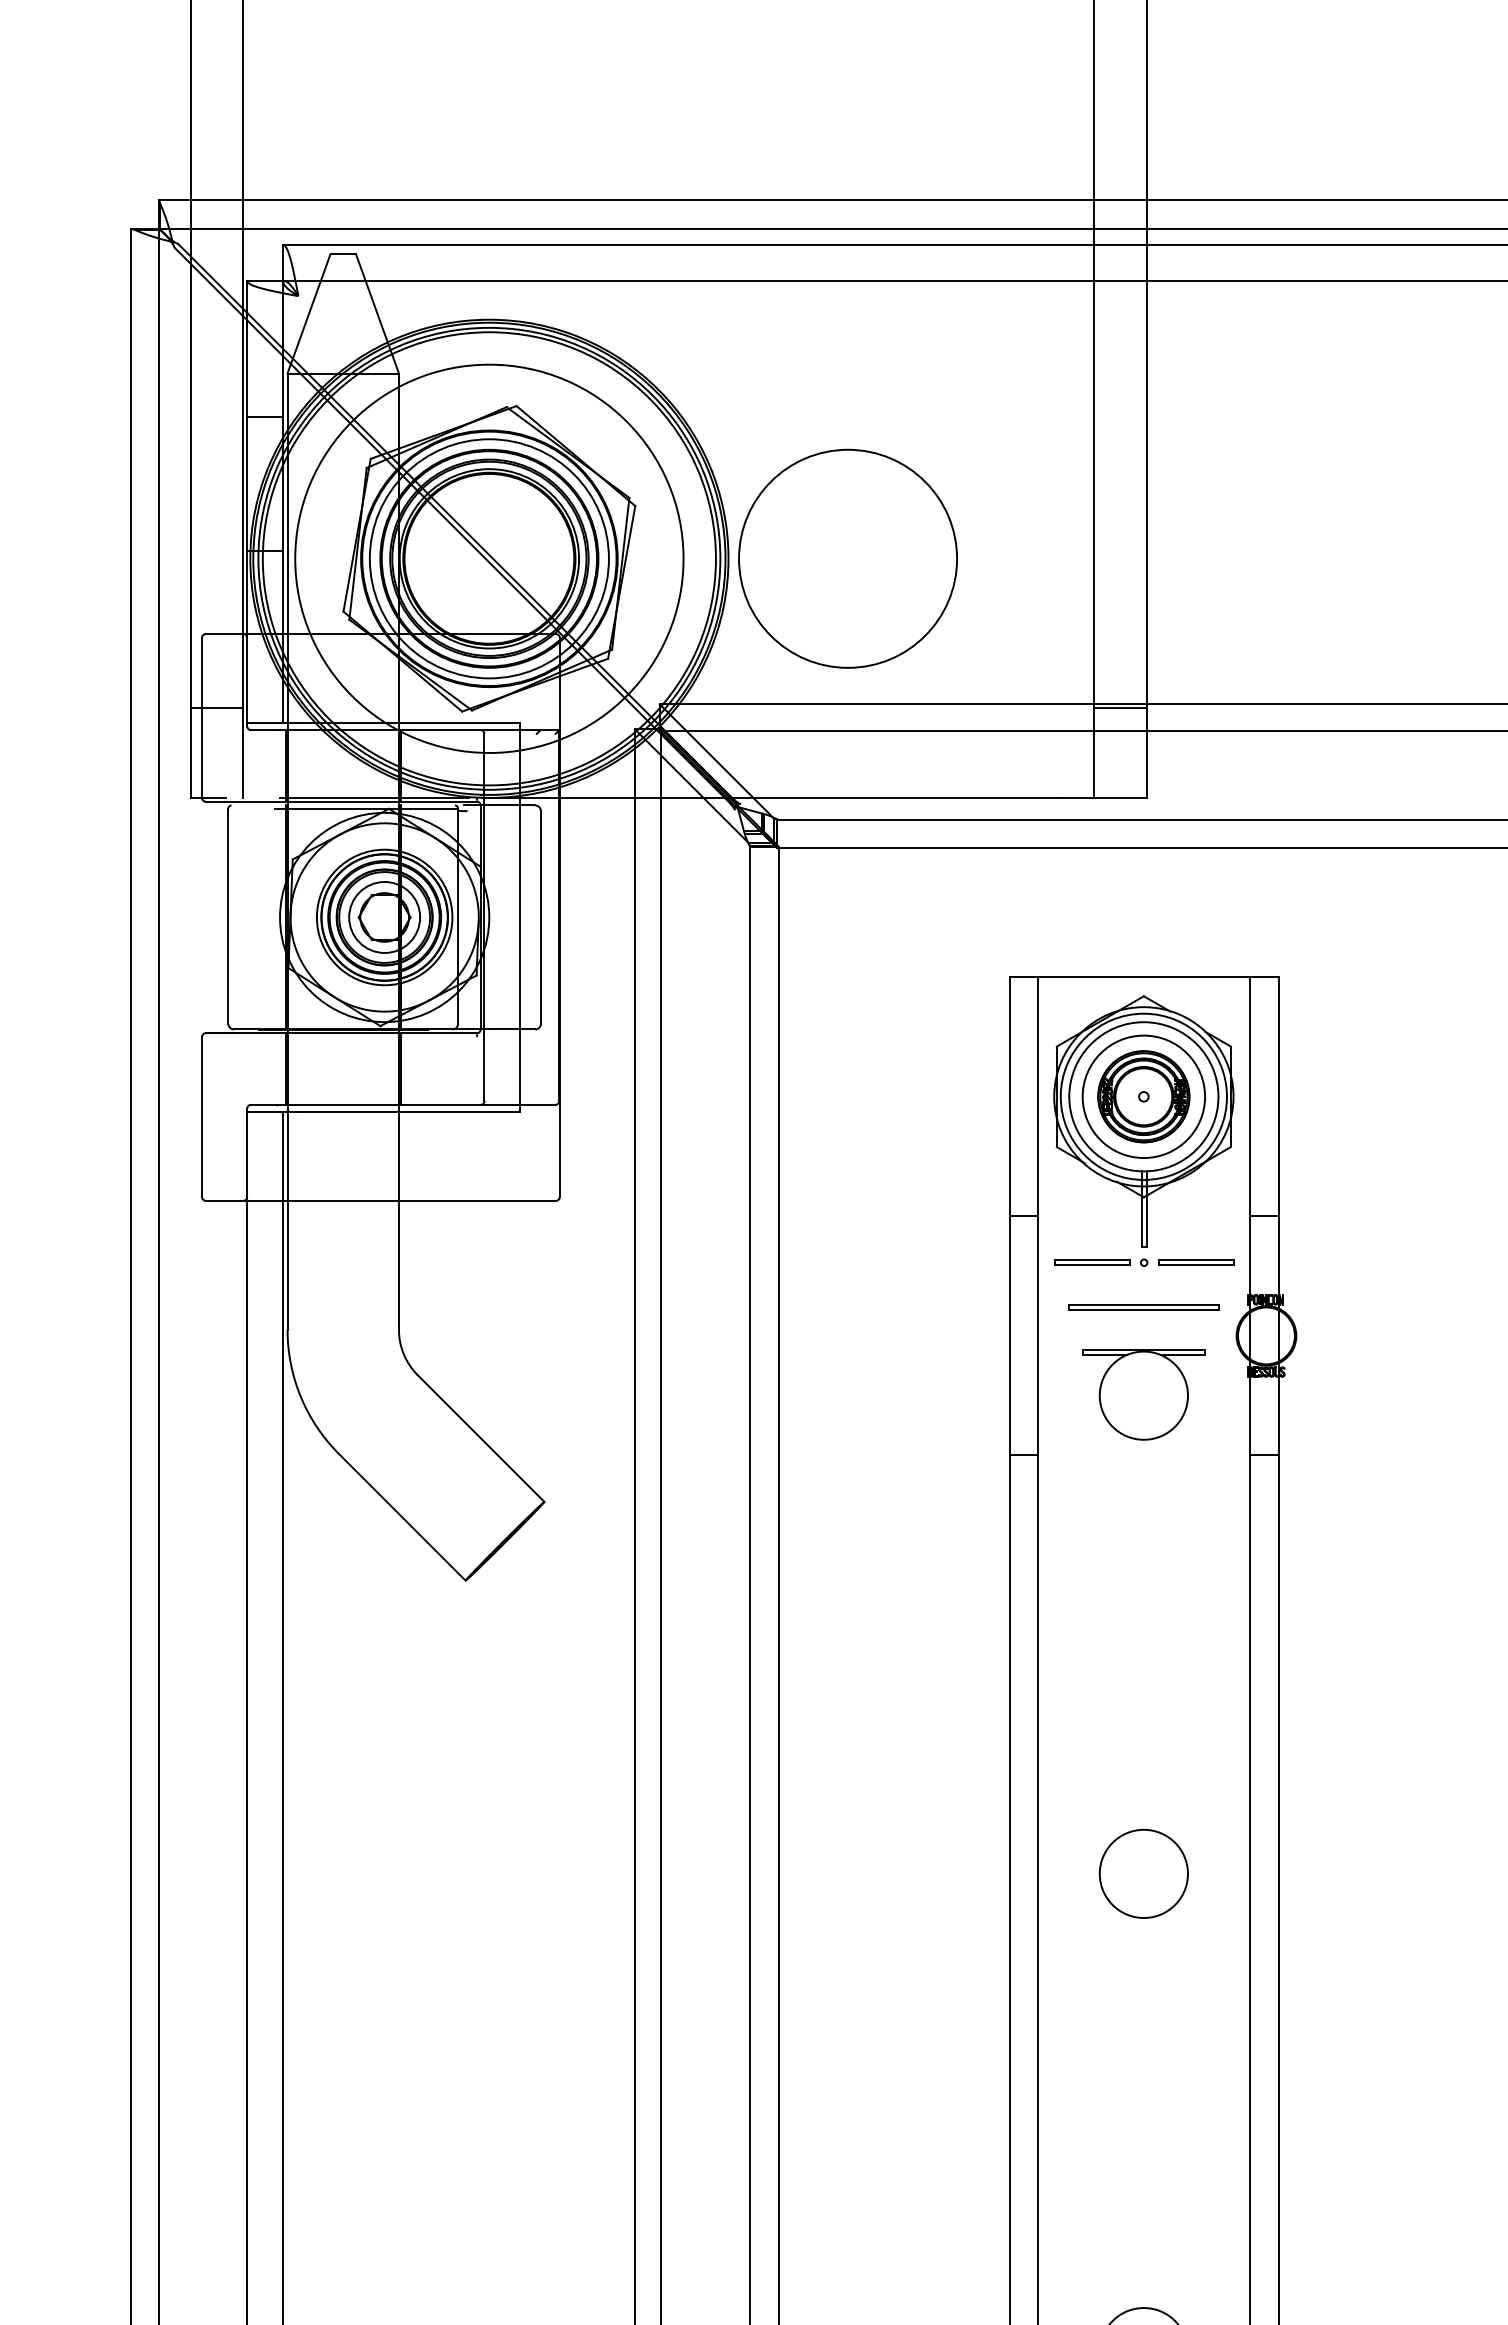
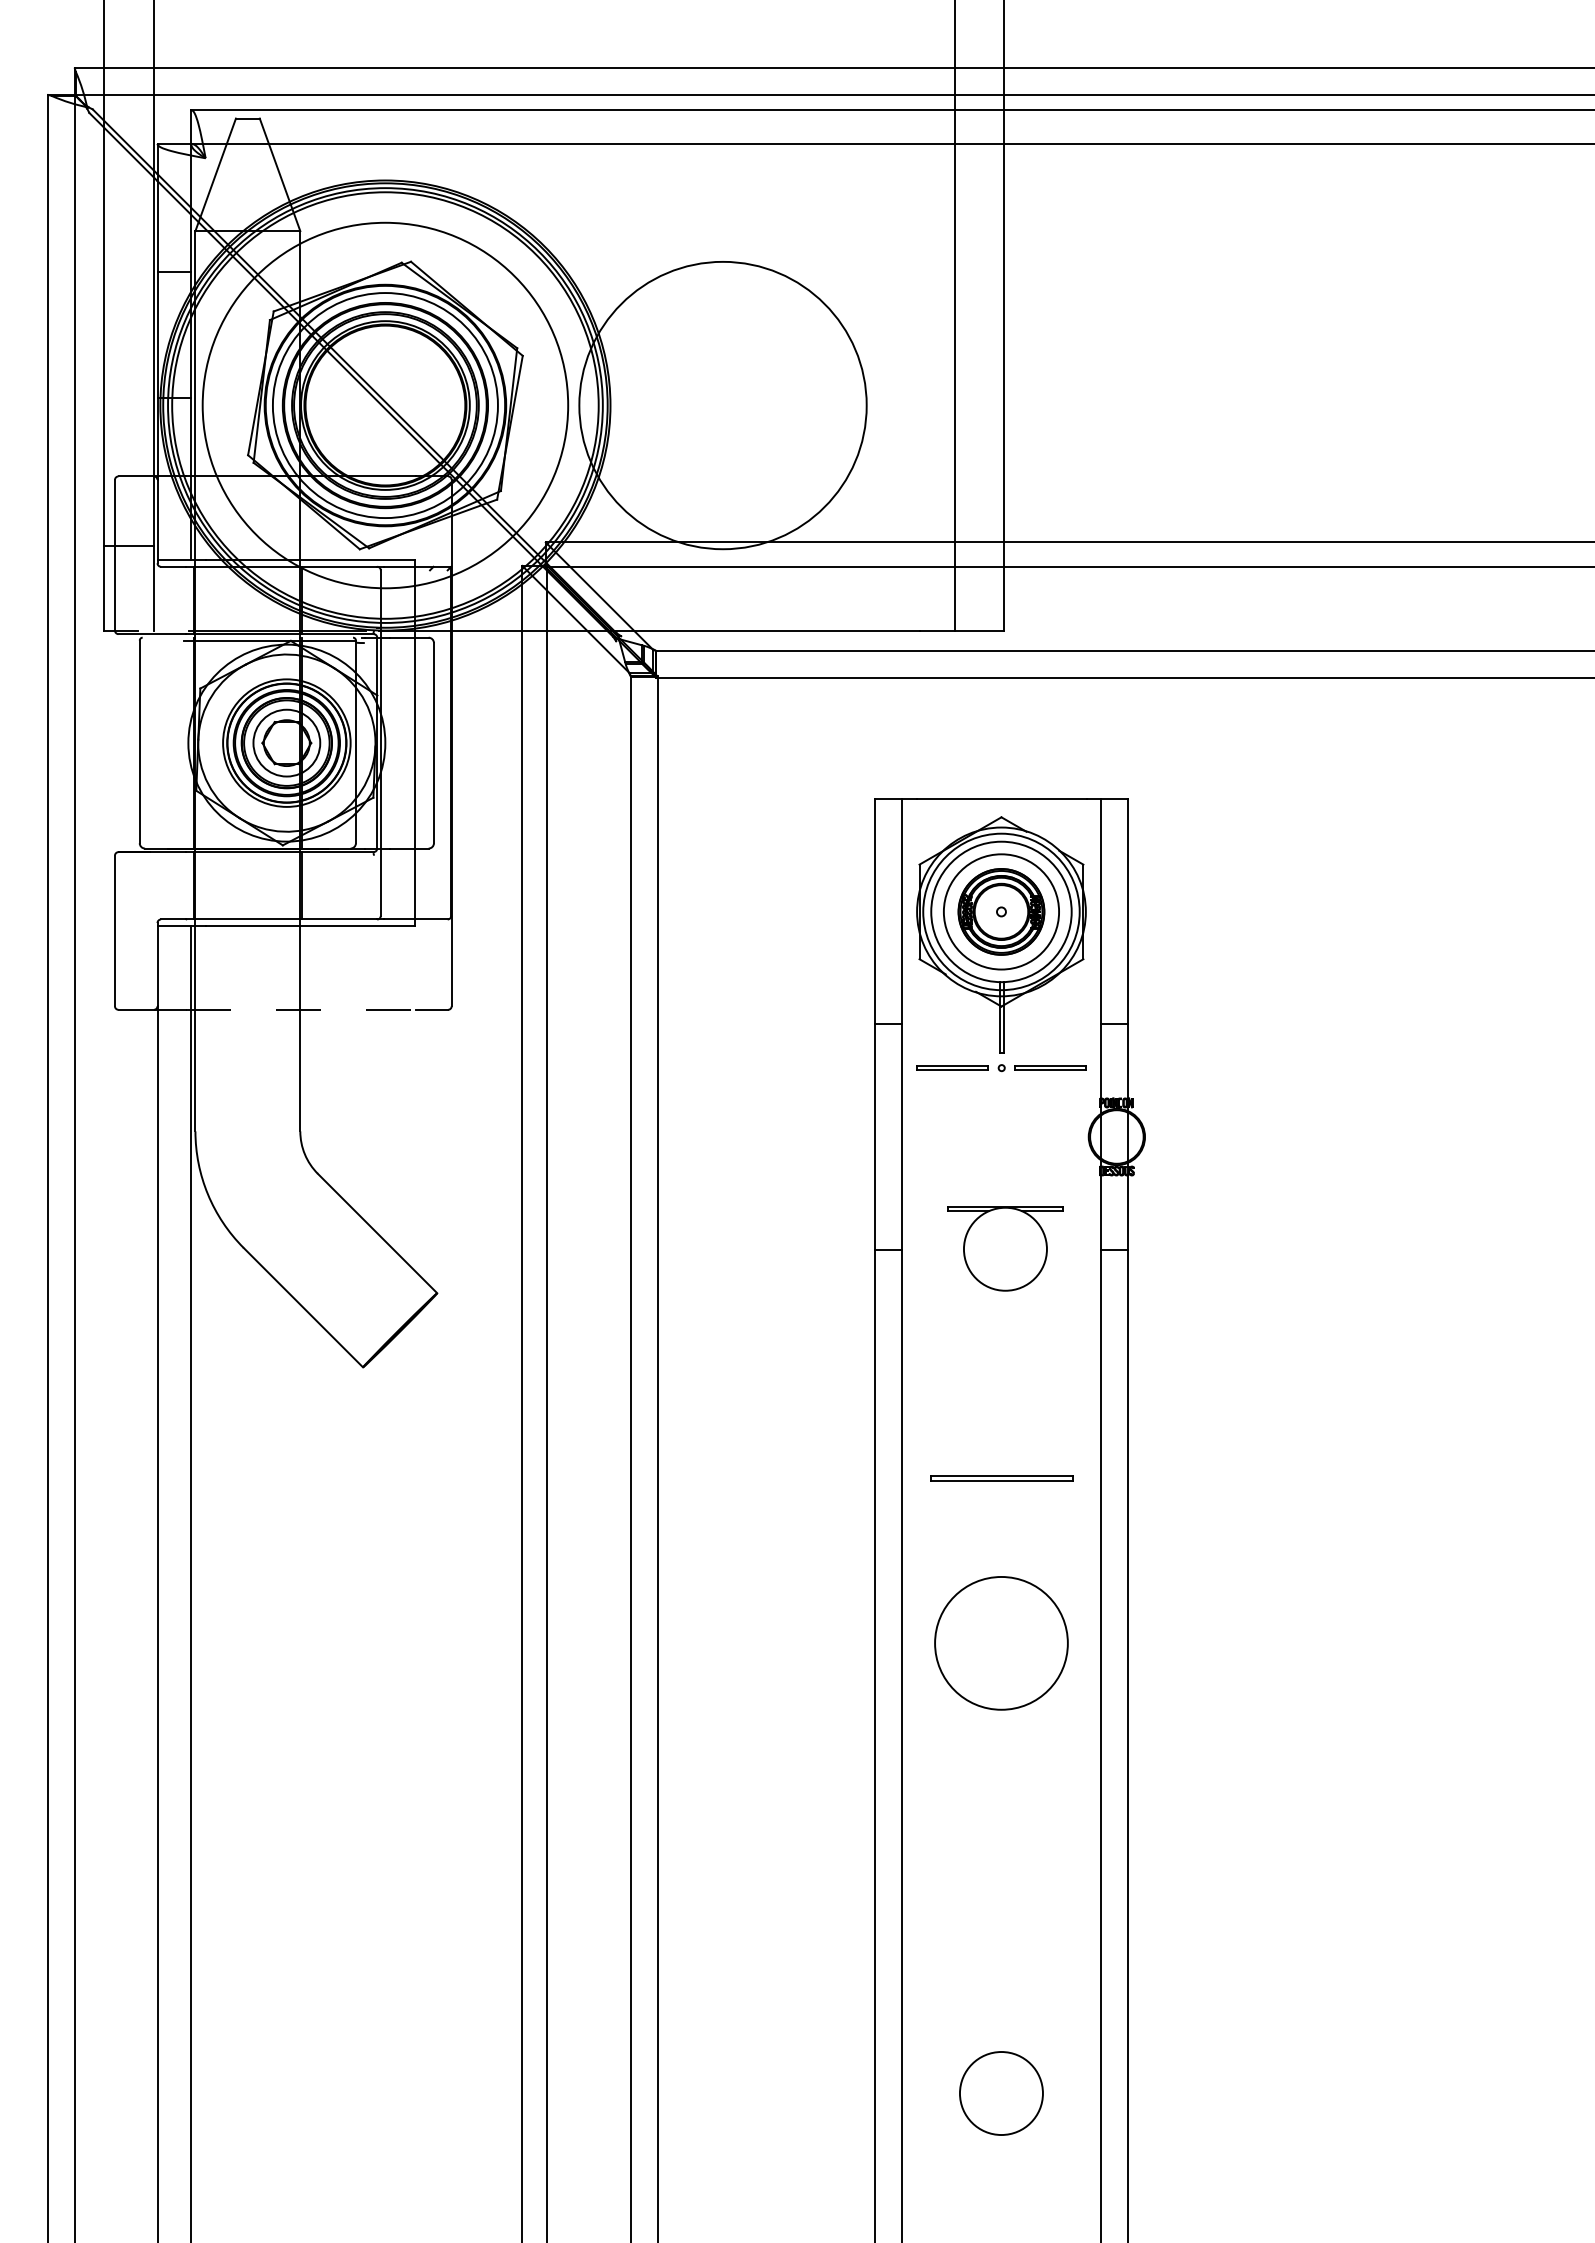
circle: (847, 558) -> (722, 405), size x1.4
line: (1120, 708) -> (979, 546), removed
line: (400, 1200) -> (301, 1009), solid -> dashed
part: (1143, 1307) -> (1001, 1478), moved
part: (1143, 1394) -> (1005, 1248), moved
circle: (1142, 1872) -> (1000, 1642), size x1.6

